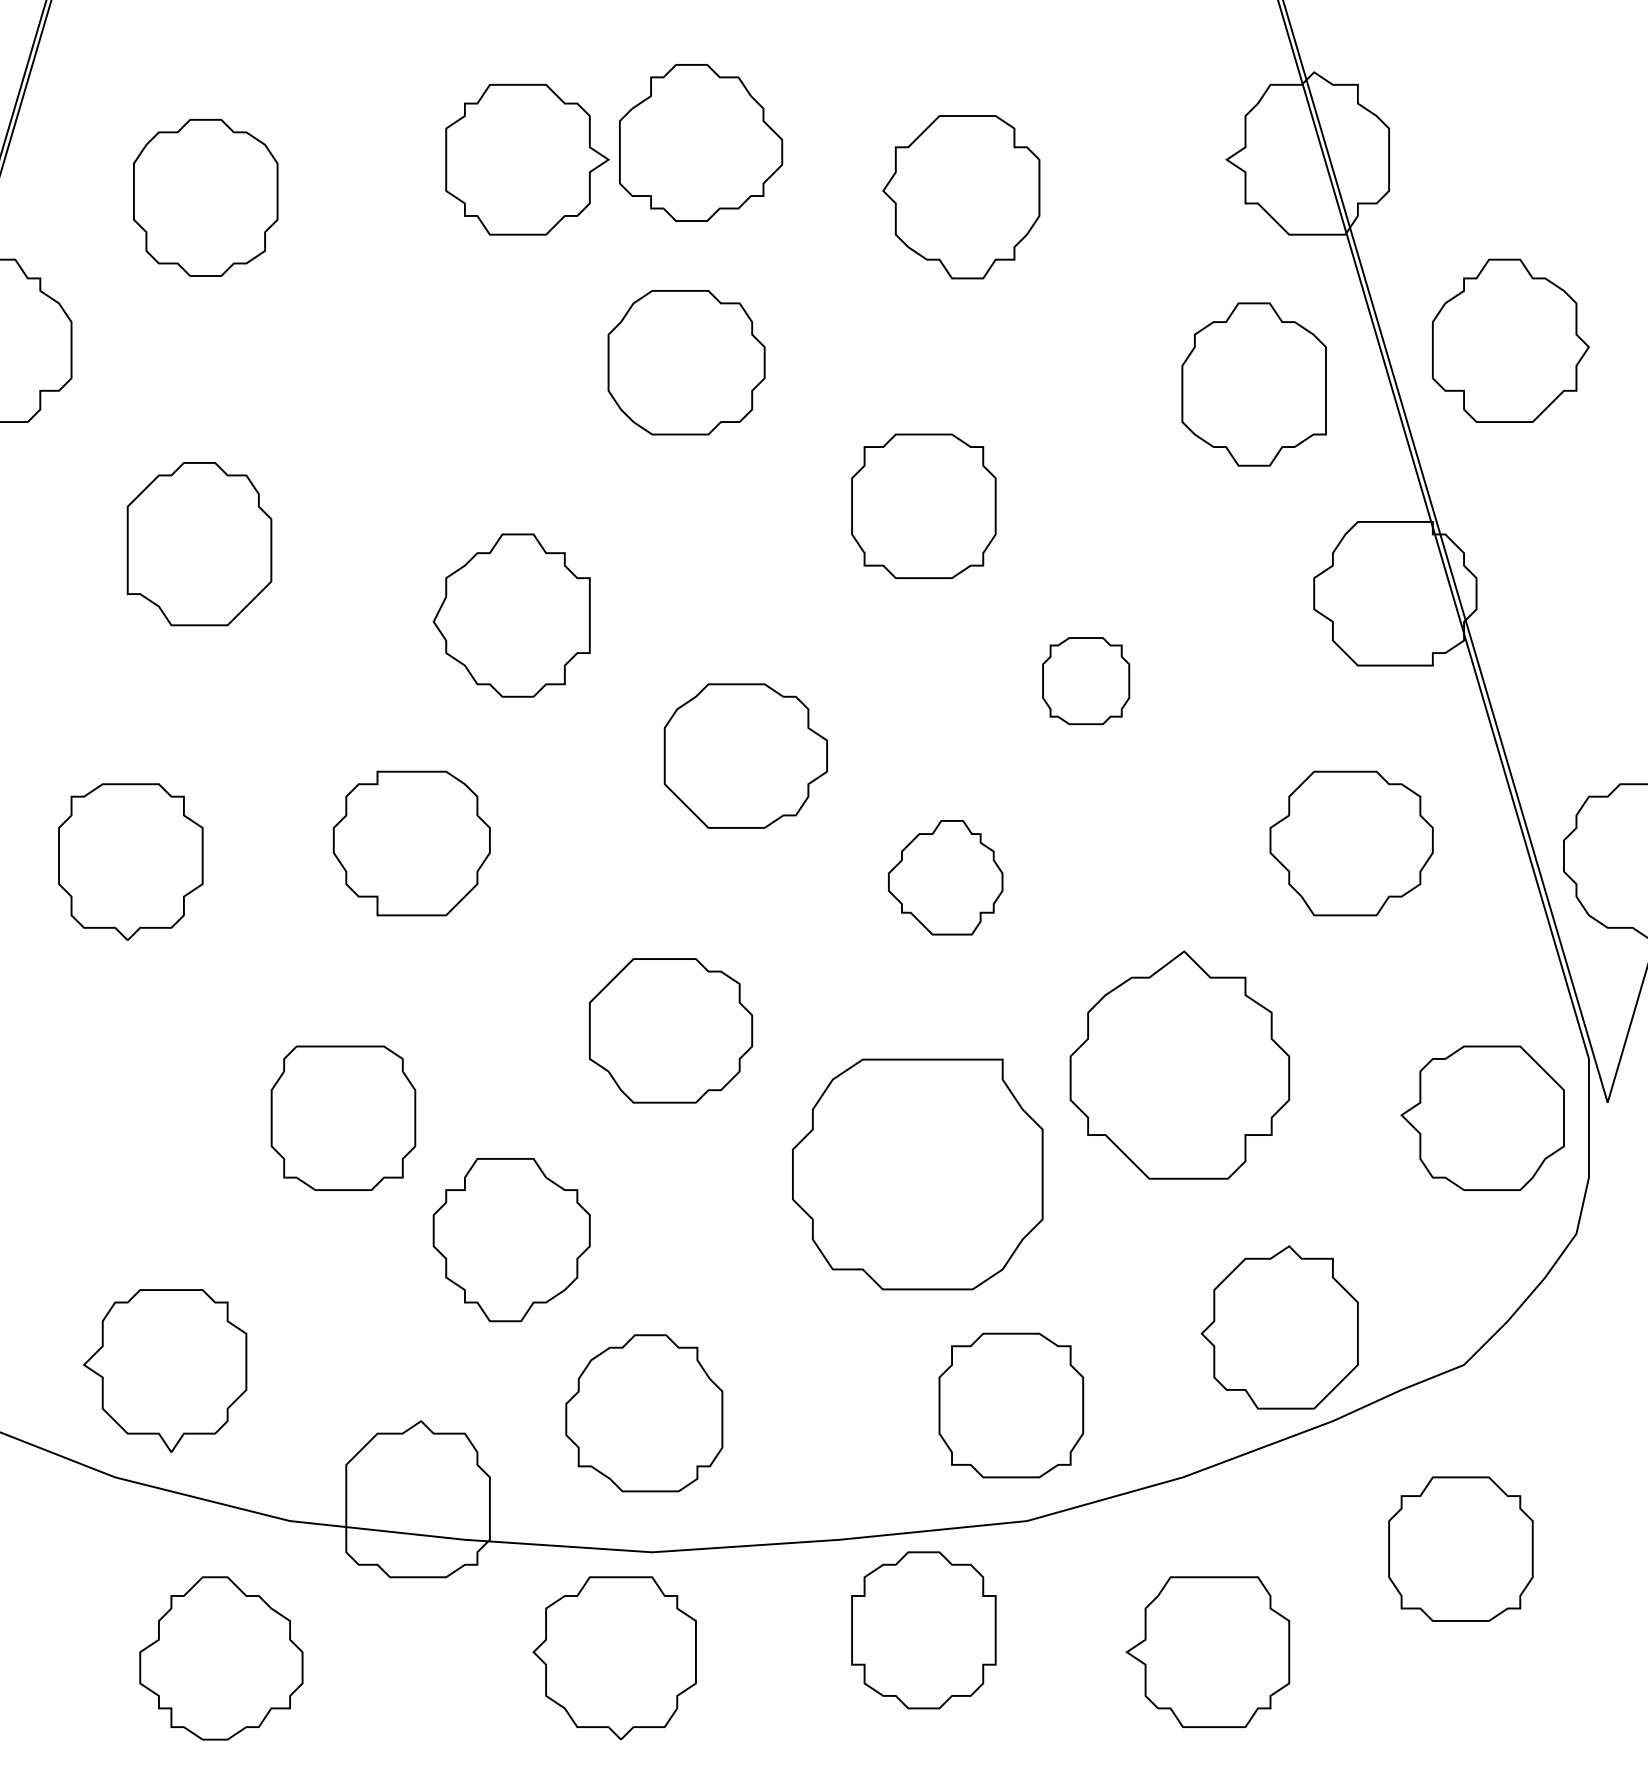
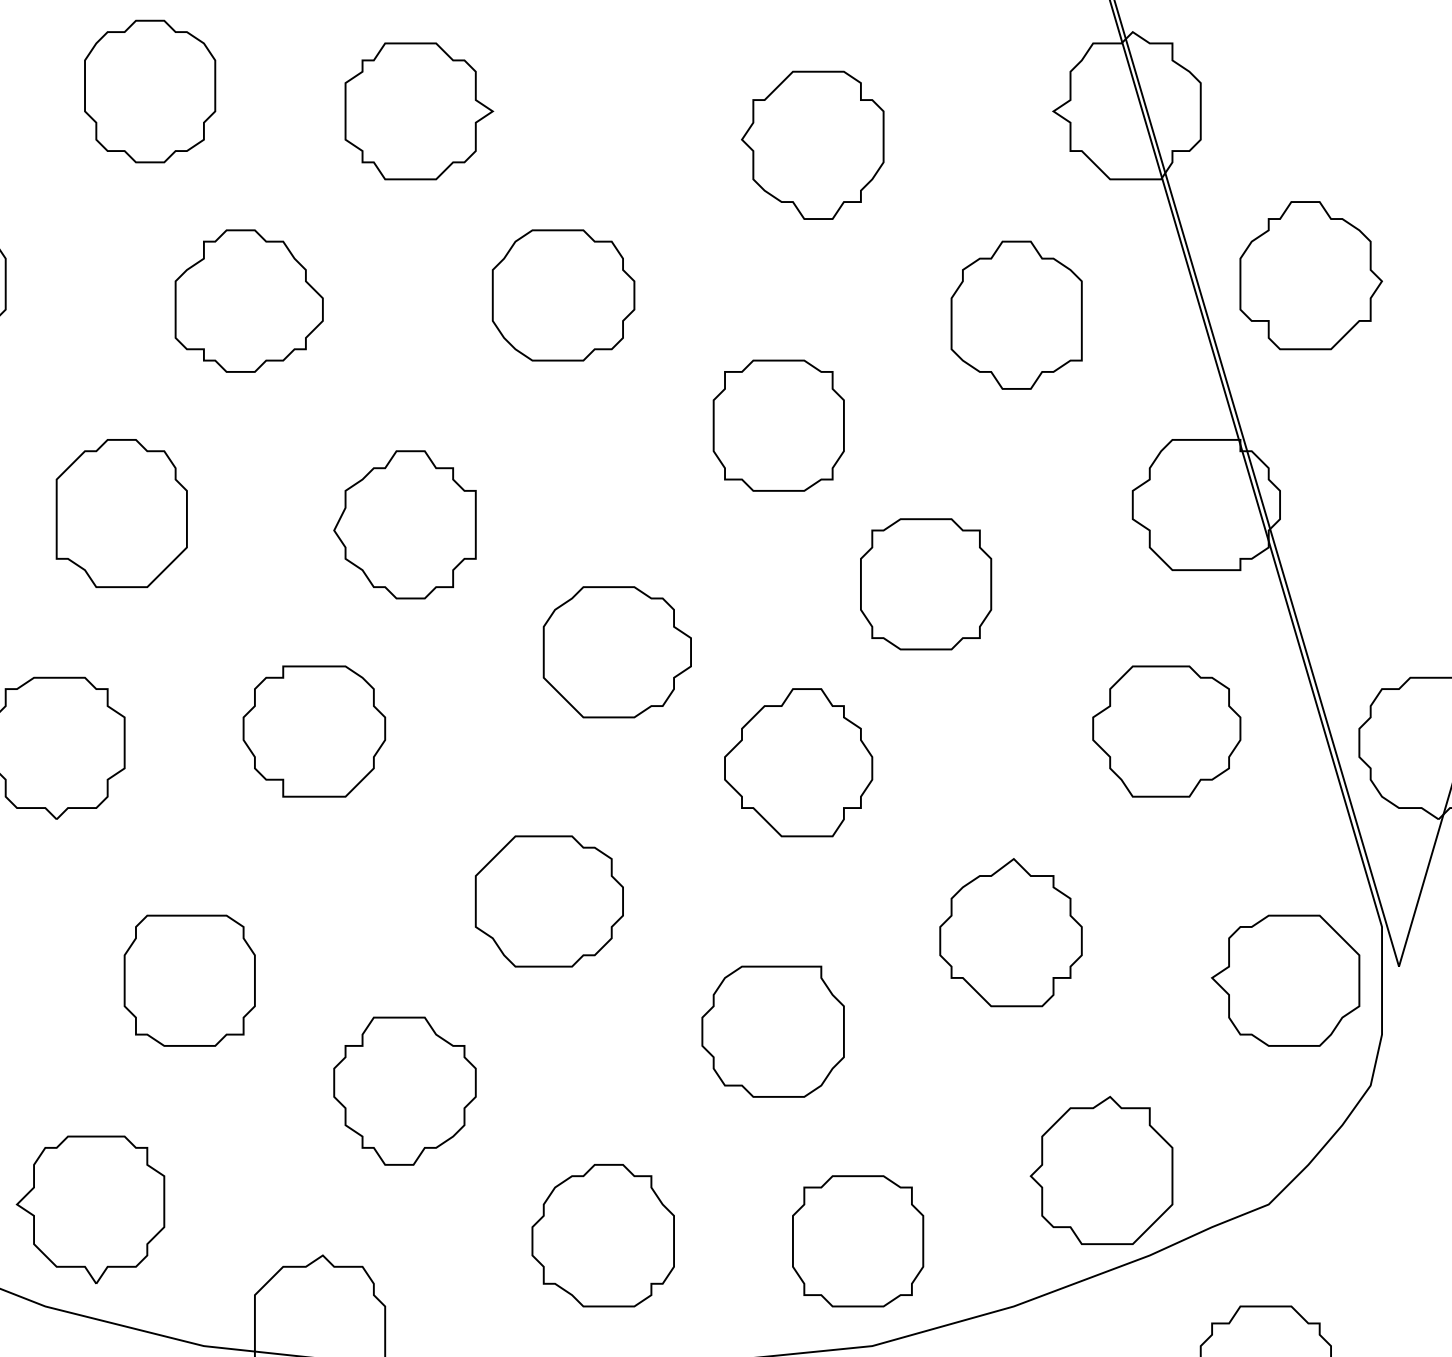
part: (701, 142) -> (249, 300), moved
part: (205, 197) -> (149, 91), moved
part: (1253, 384) -> (1016, 315), moved
part: (199, 544) -> (121, 513), moved
part: (1085, 680) -> (925, 583), size x1.67
part: (945, 877) -> (798, 762), size x1.43
part: (1179, 1065) -> (1010, 932), size x0.71
part: (343, 1117) -> (189, 980), moved
part: (917, 1174) -> (773, 1031), size x0.62
part: (644, 1413) -> (603, 1235), moved

